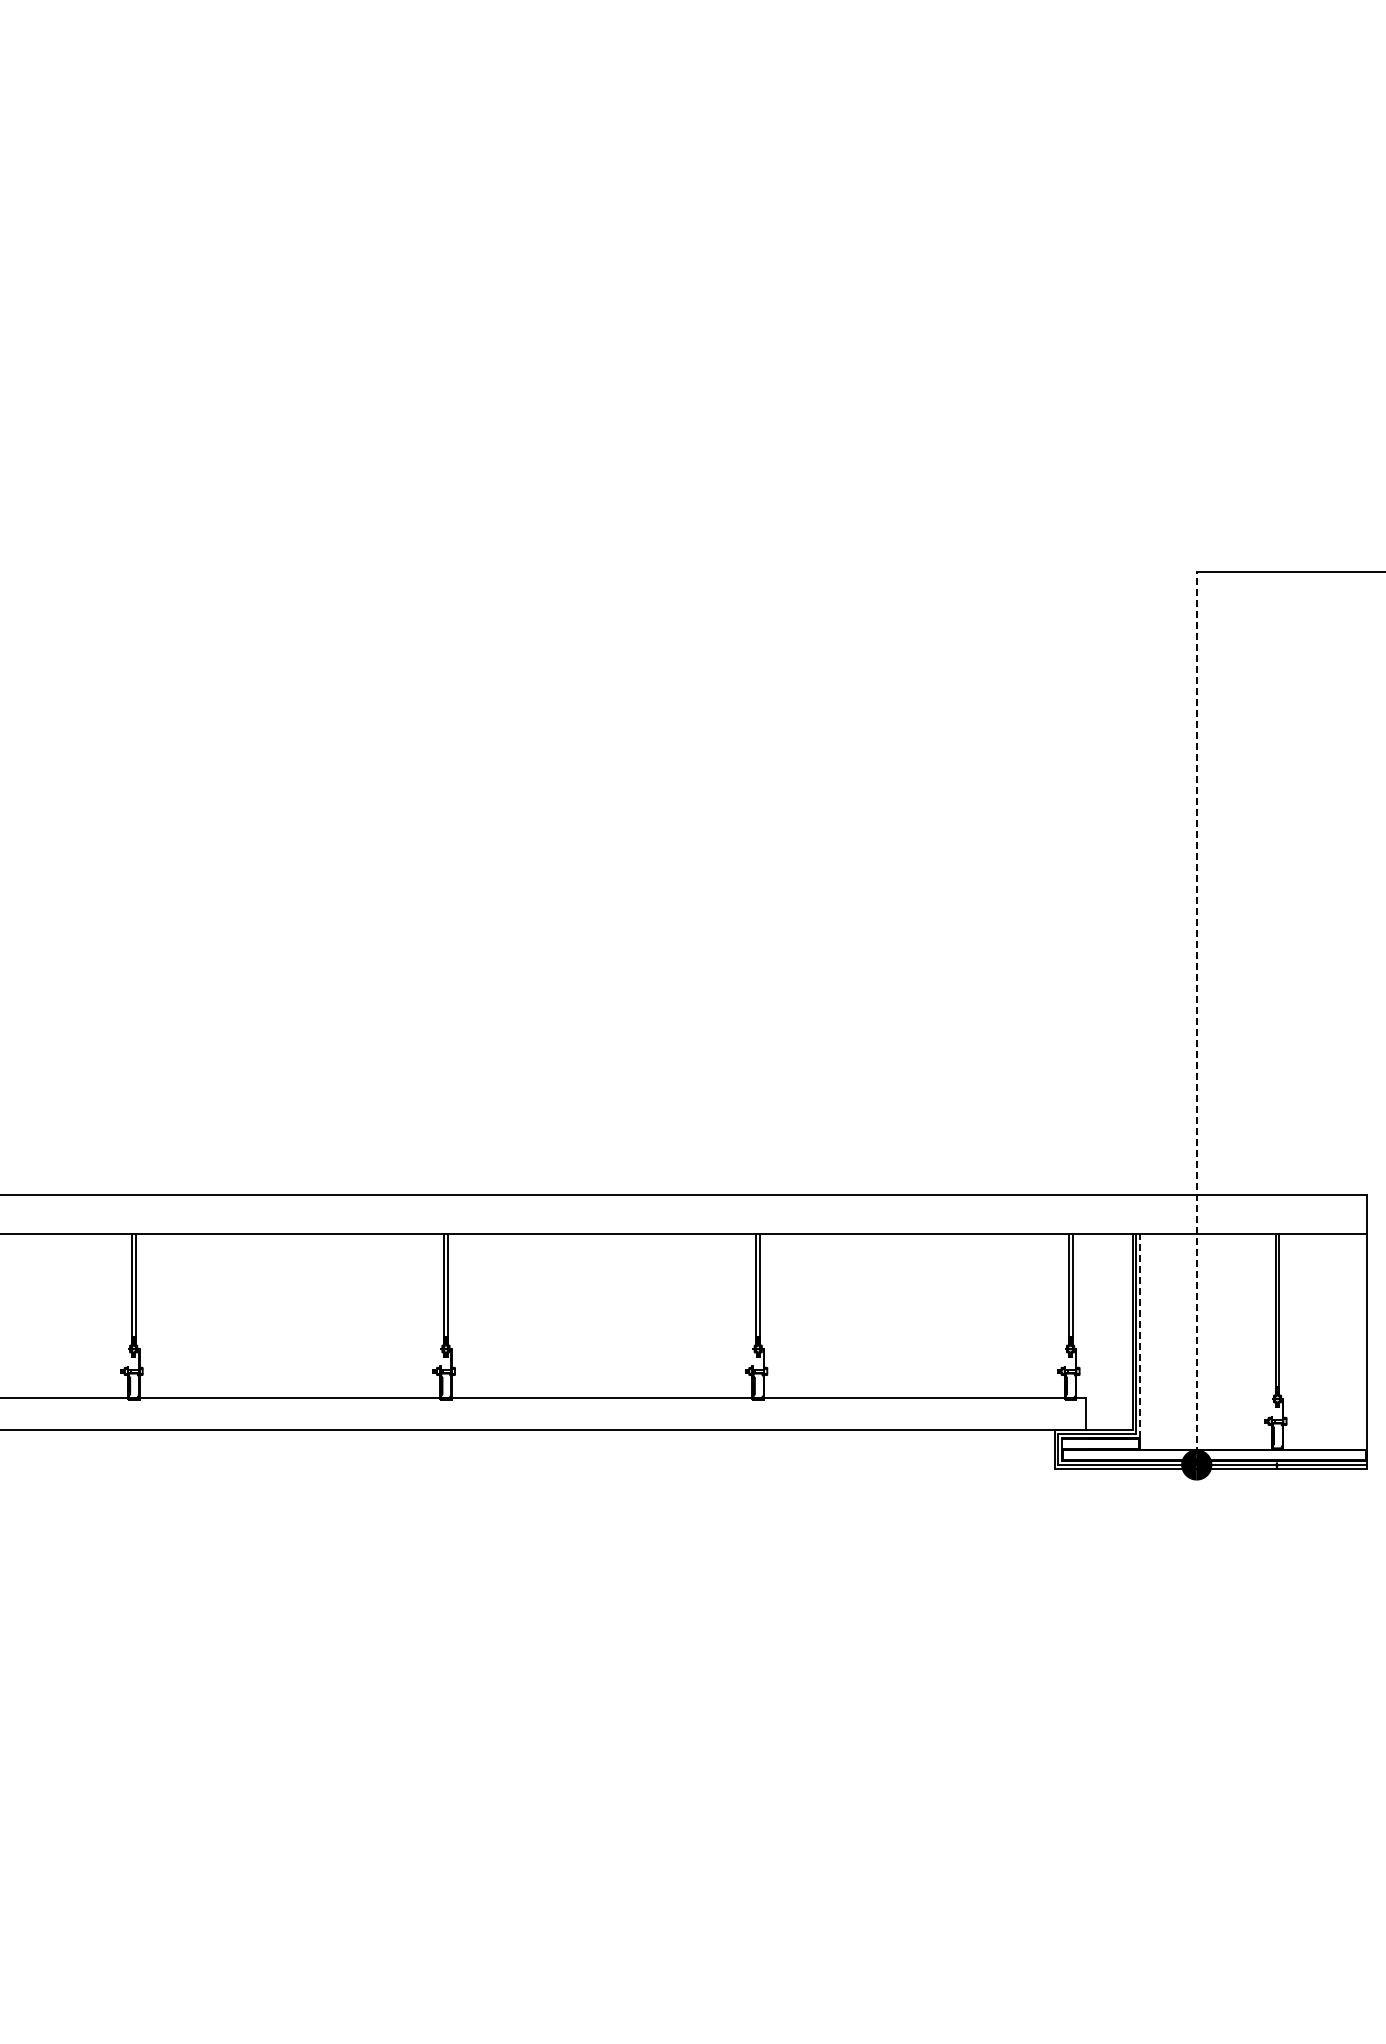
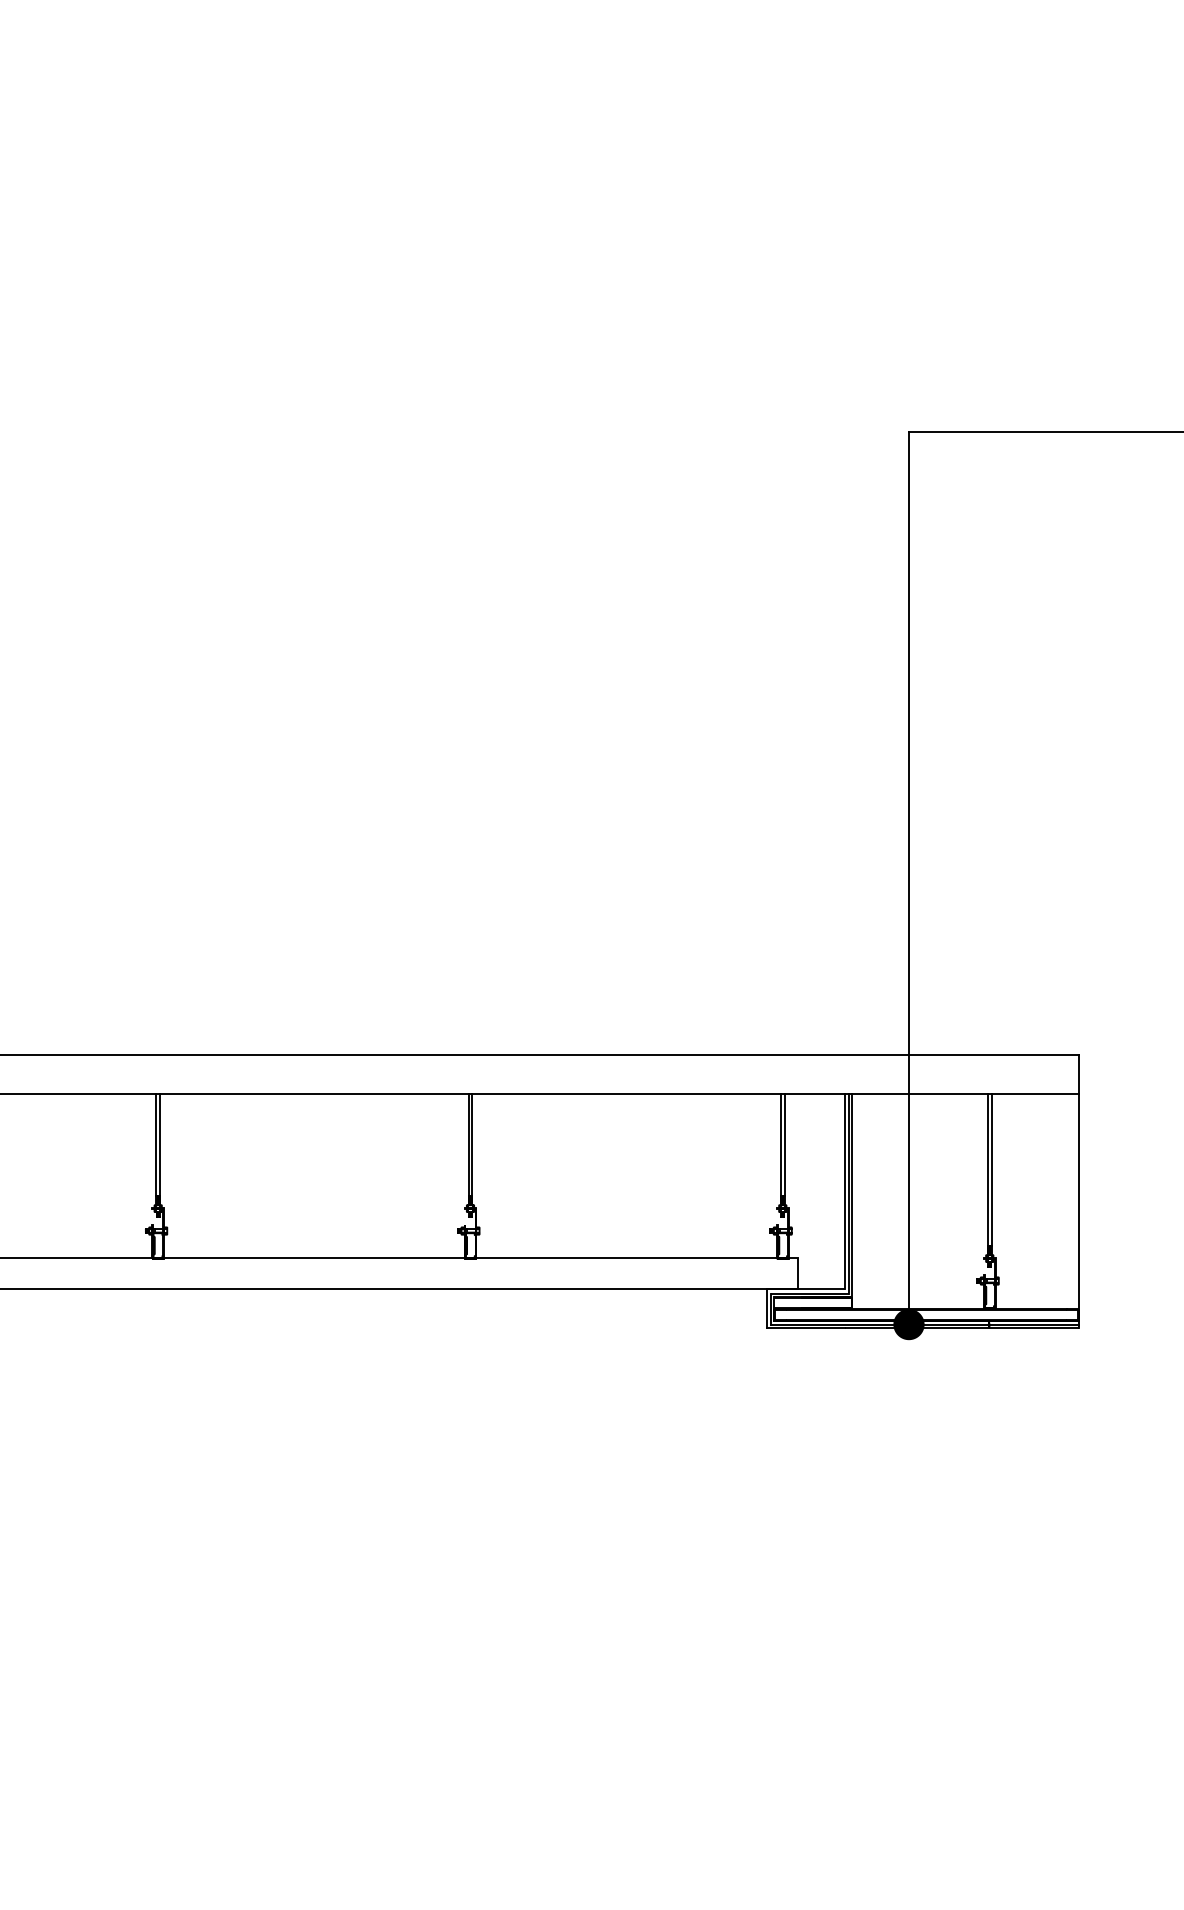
line: (1196, 1018) -> (908, 878), dashed -> solid
line: (1140, 1336) -> (852, 1196), dashed -> solid

